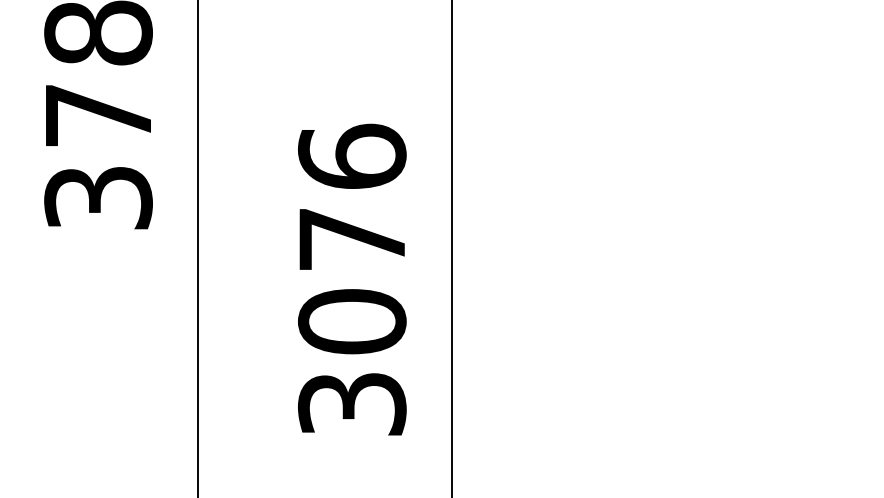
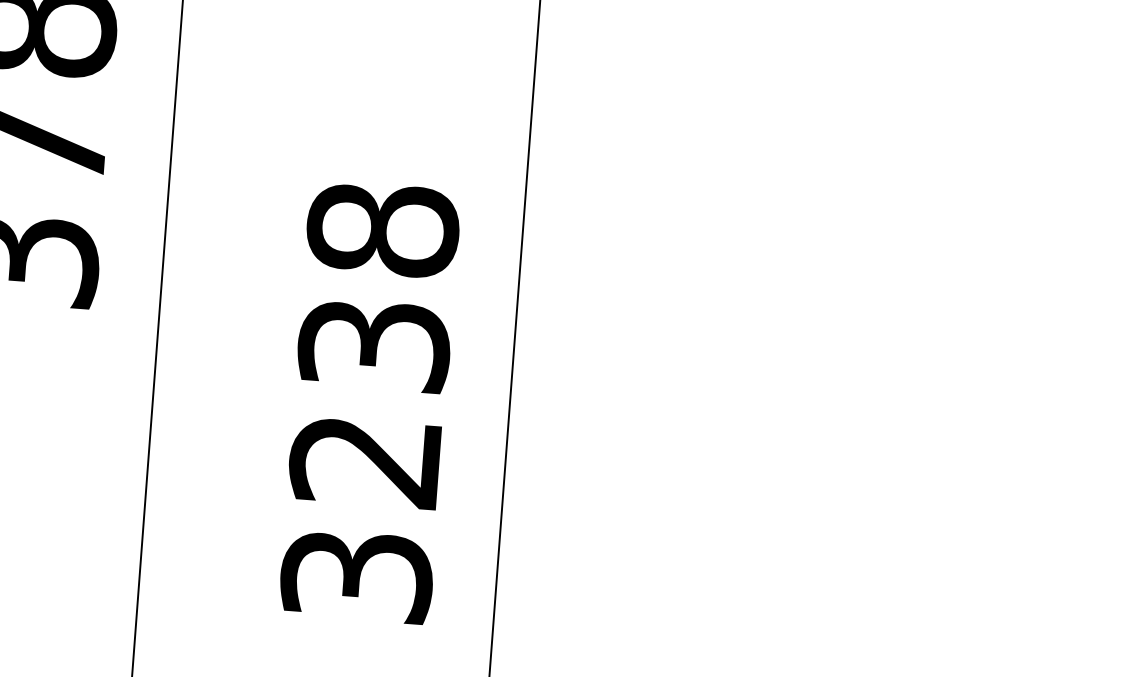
text: (352, 238) -> (374, 344), 3076 -> 3238

